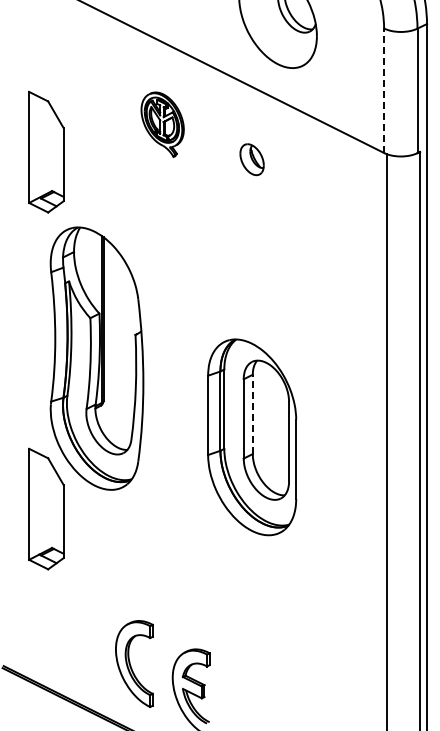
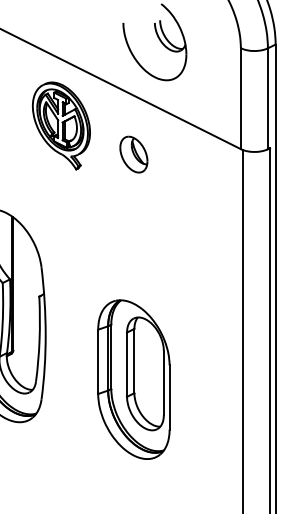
line: (384, 90) -> (241, 98), dashed -> solid
part: (162, 124) -> (61, 126), size x1.67
part: (251, 159) -> (133, 154), size x1.43
line: (252, 414) -> (134, 361), dashed -> solid

